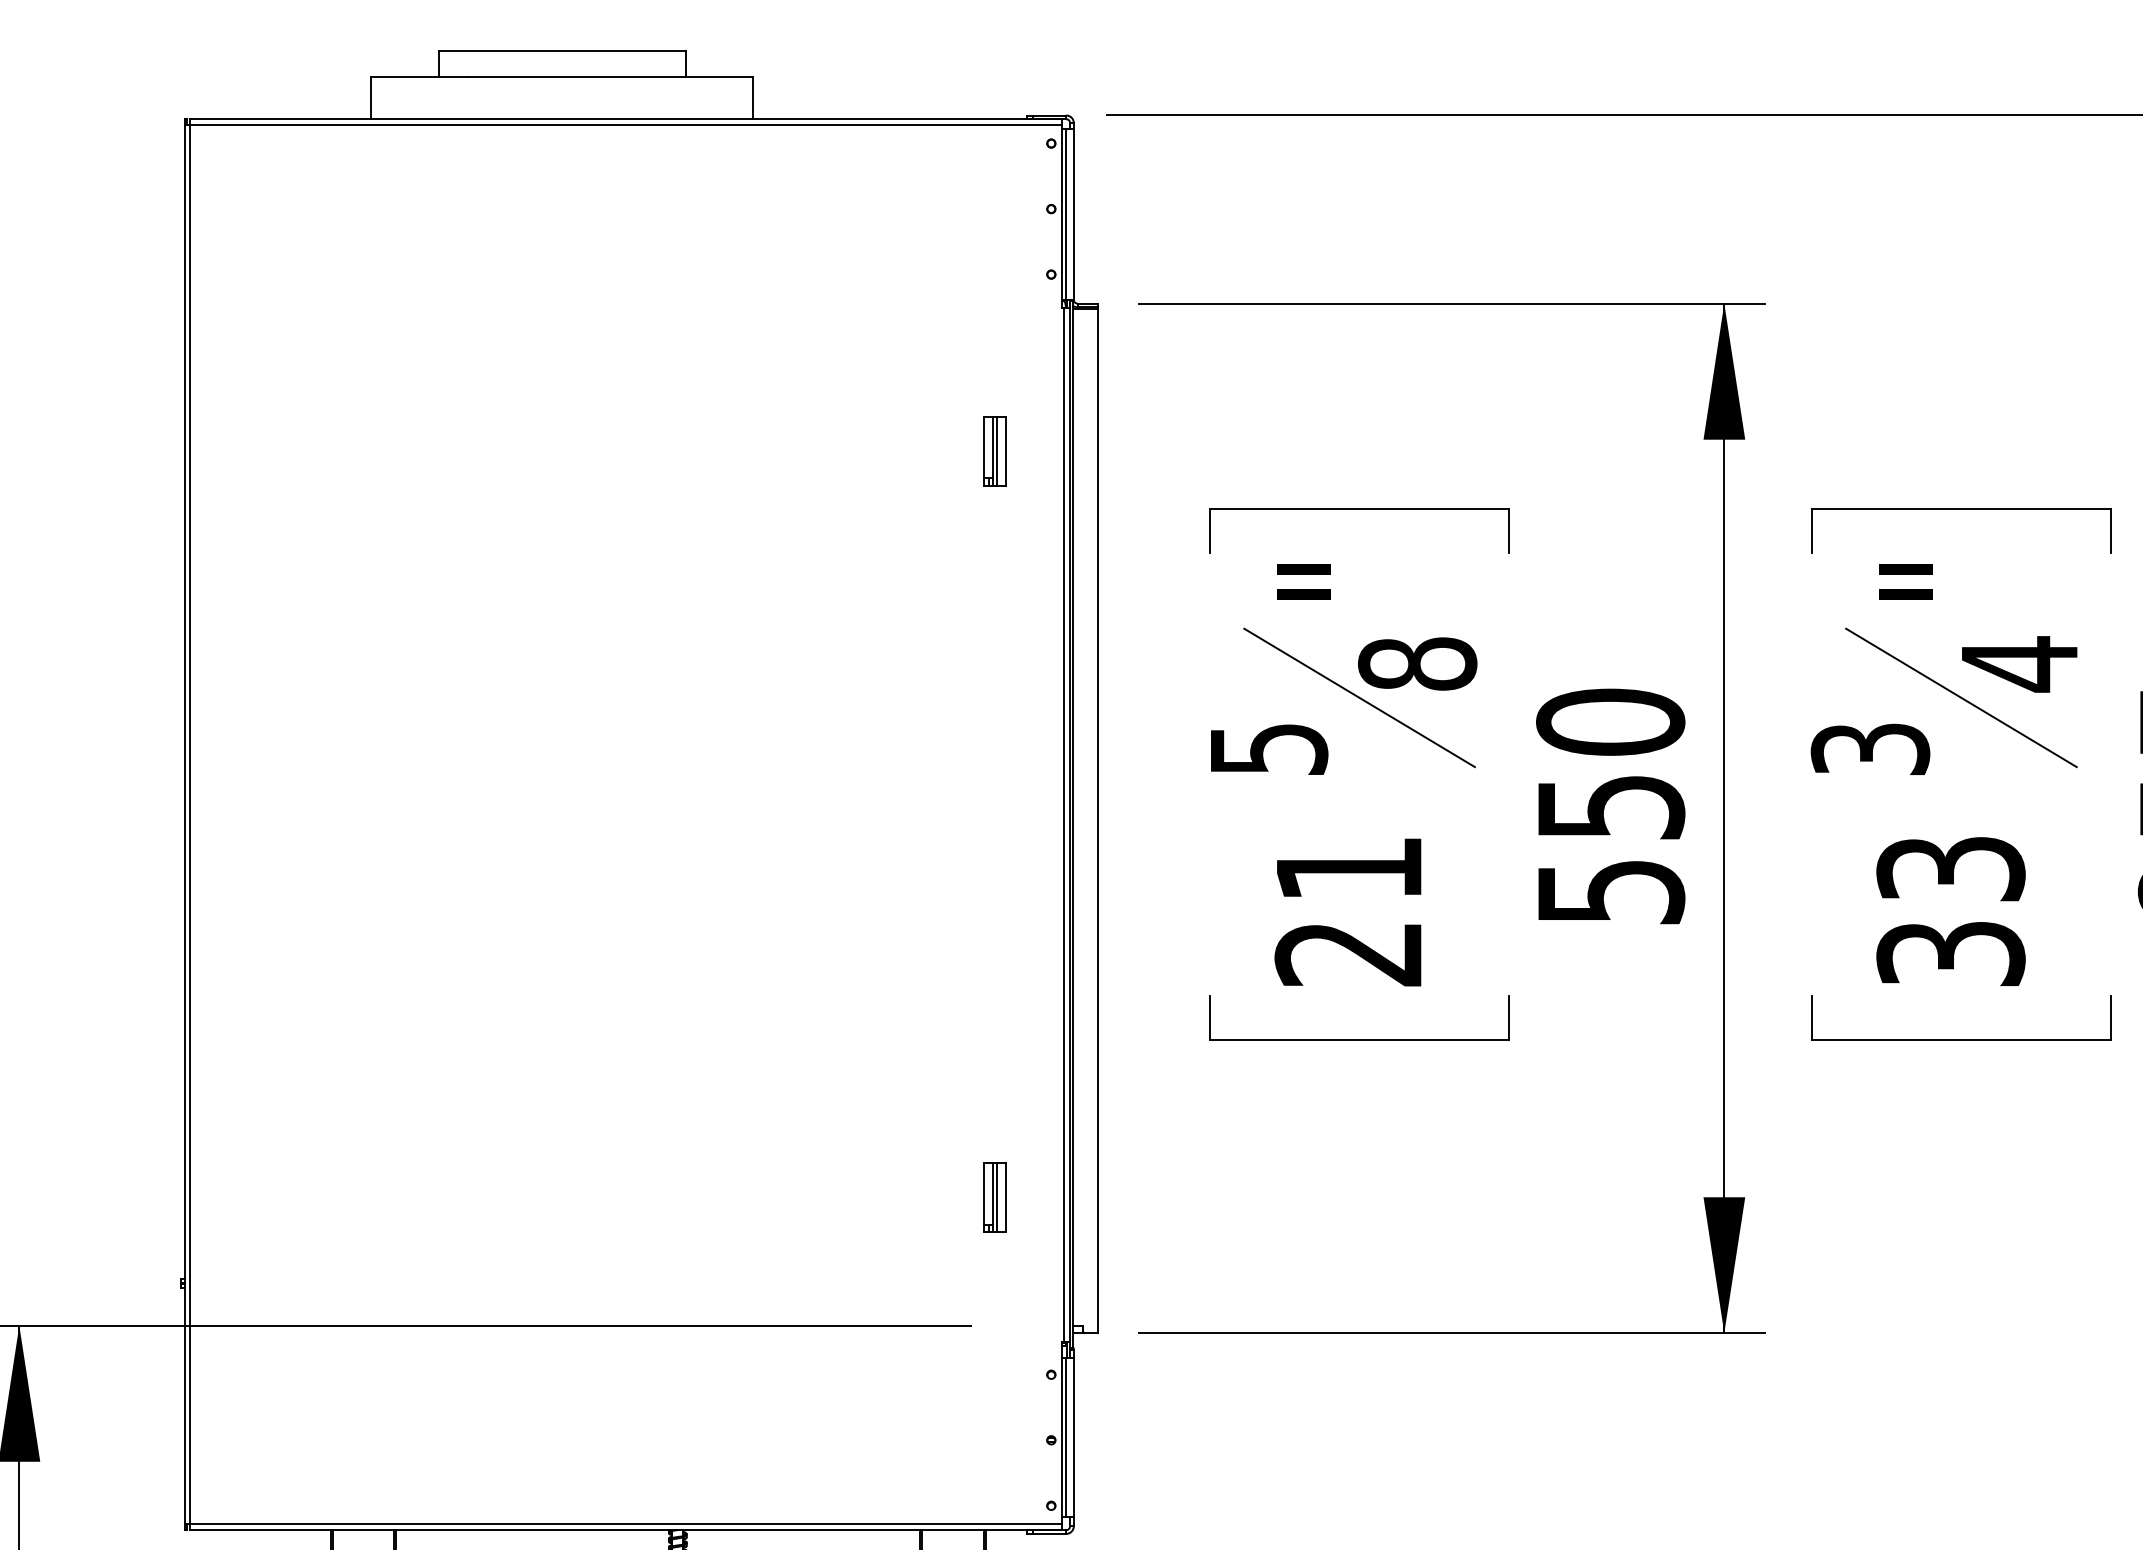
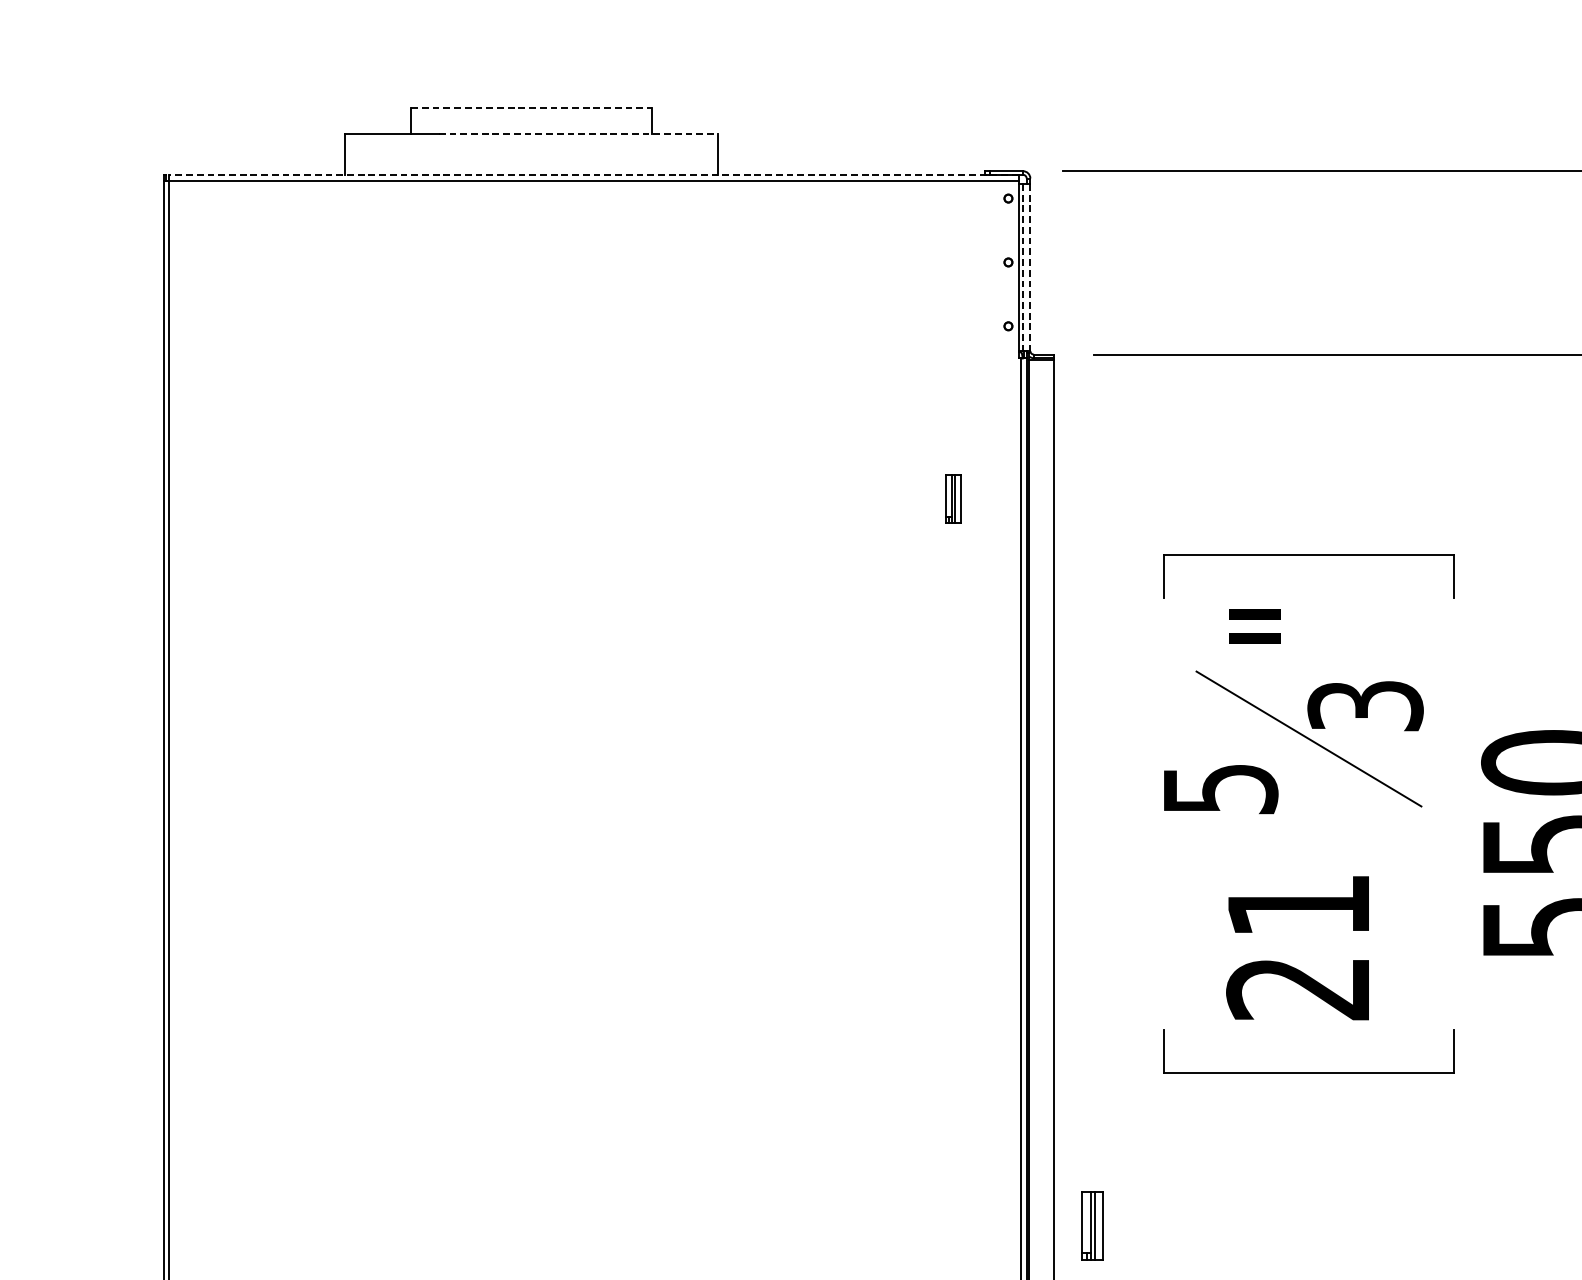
line: (562, 51) -> (531, 108), solid -> dashed
line: (610, 77) -> (578, 134), solid -> dashed
line: (626, 119) -> (594, 175), solid -> dashed
line: (1066, 214) -> (1023, 267), solid -> dashed
line: (1073, 214) -> (1030, 267), solid -> dashed
part: (994, 451) -> (953, 498), size x0.7
text: (1417, 663) -> (1365, 705), 8 -> 3
part: (994, 1197) -> (1092, 1226), moved

